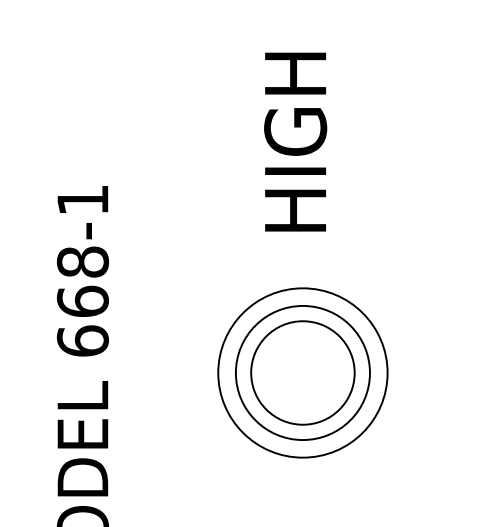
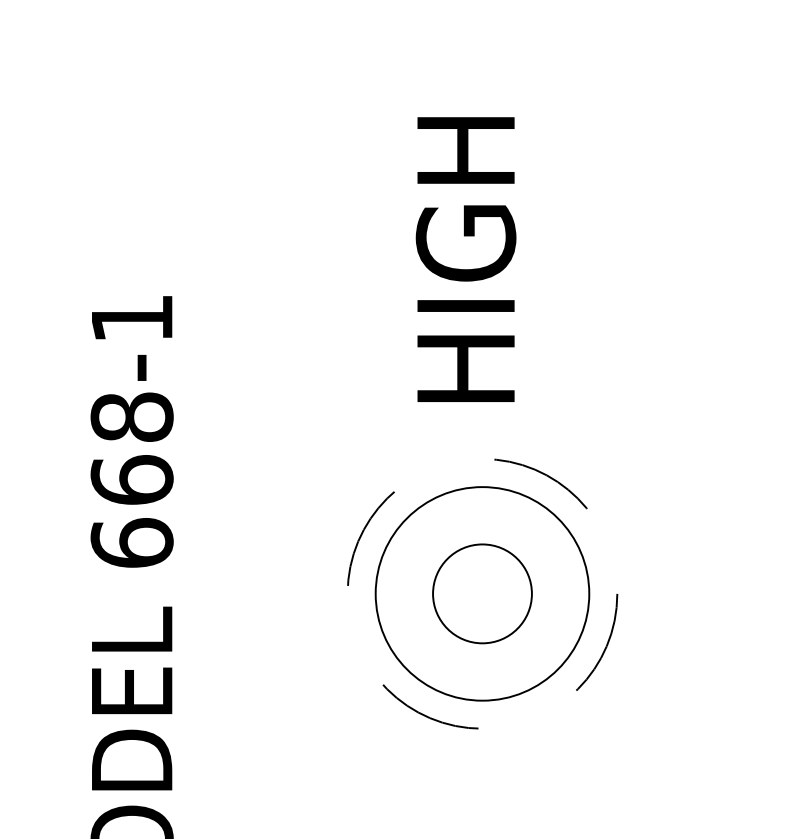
text: (295, 141) -> (465, 258), moved
circle: (302, 372) -> (481, 593), size x0.6
circle: (302, 372) -> (481, 593), solid -> dashed

